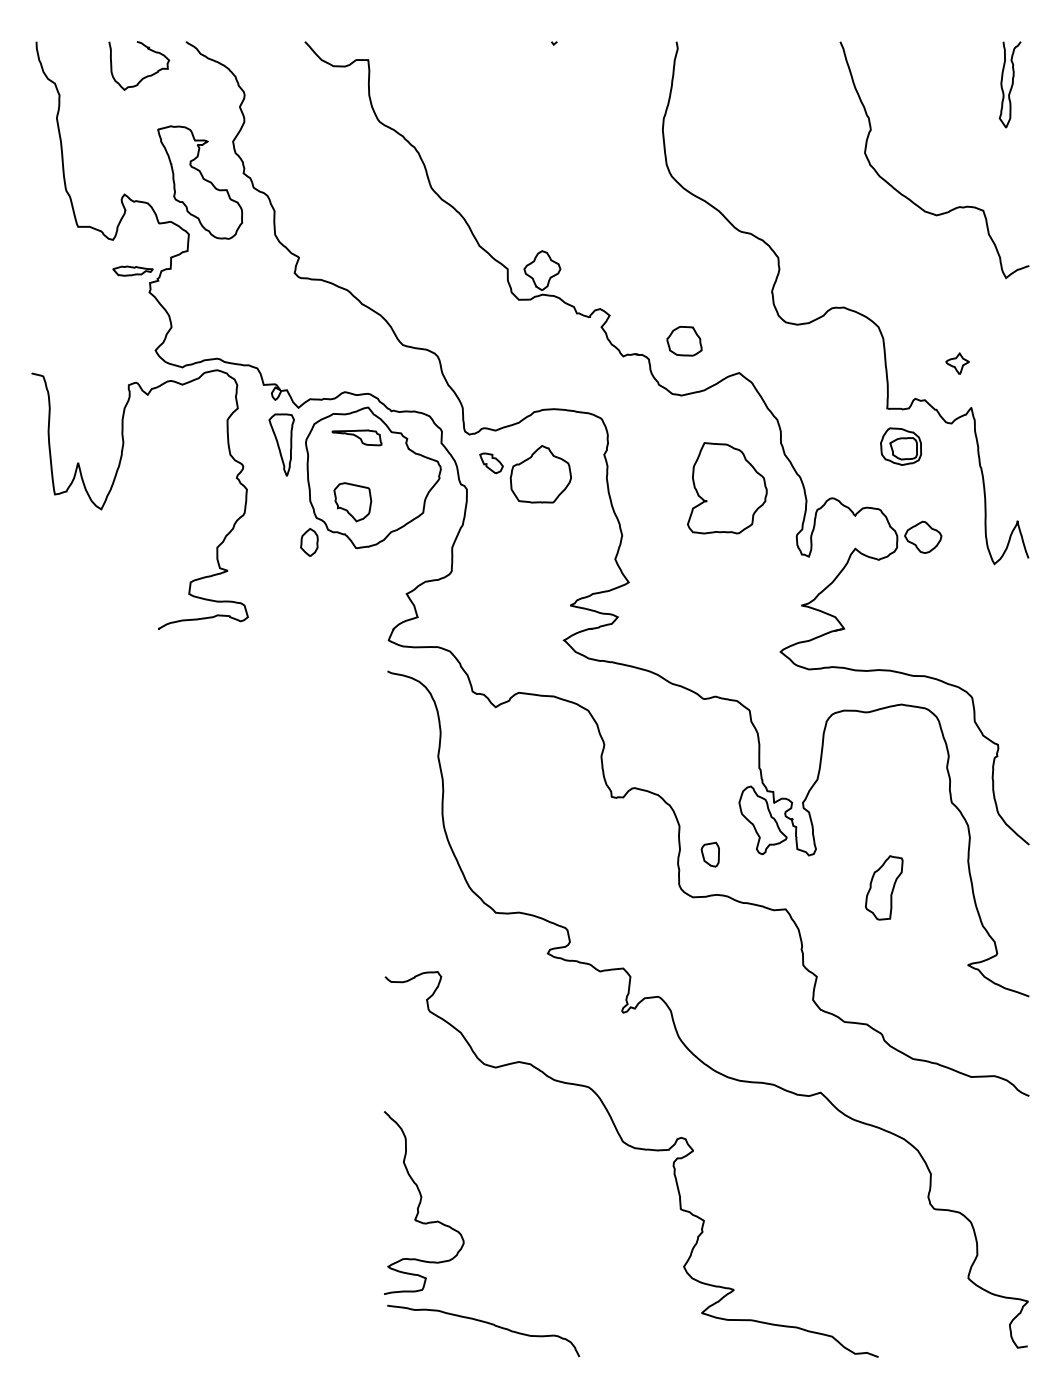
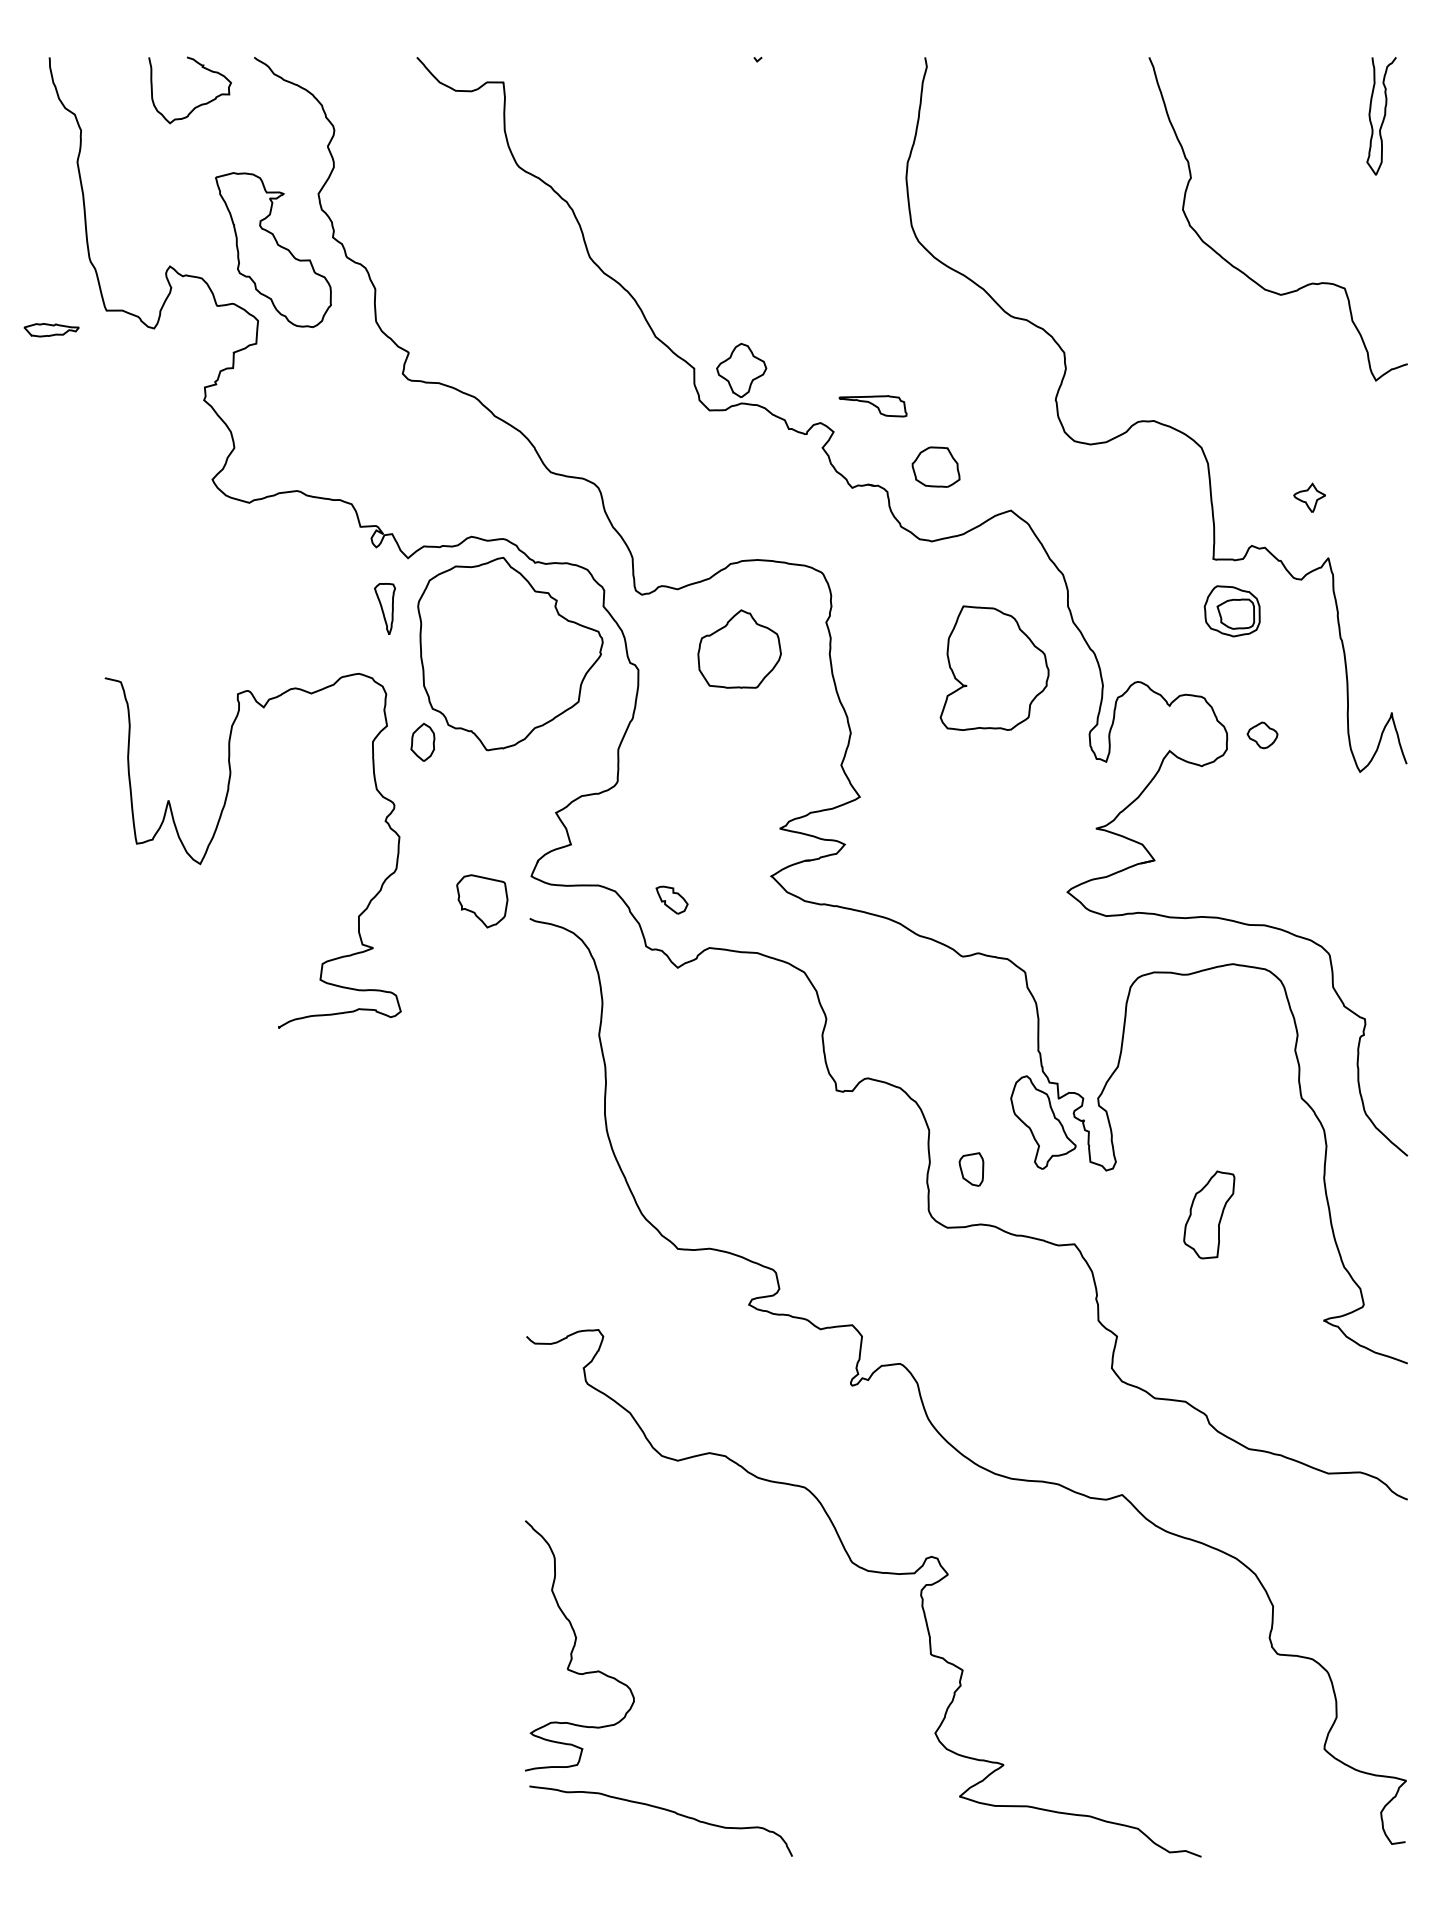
part: (132, 271) -> (51, 330), moved
part: (356, 438) -> (872, 406), moved
part: (281, 444) -> (384, 608), size x0.6
part: (491, 462) -> (671, 899), moved
curve: (111, 489) -> (214, 836), moved
part: (352, 502) -> (482, 901), moved
part: (923, 537) -> (1262, 735), size x0.6

